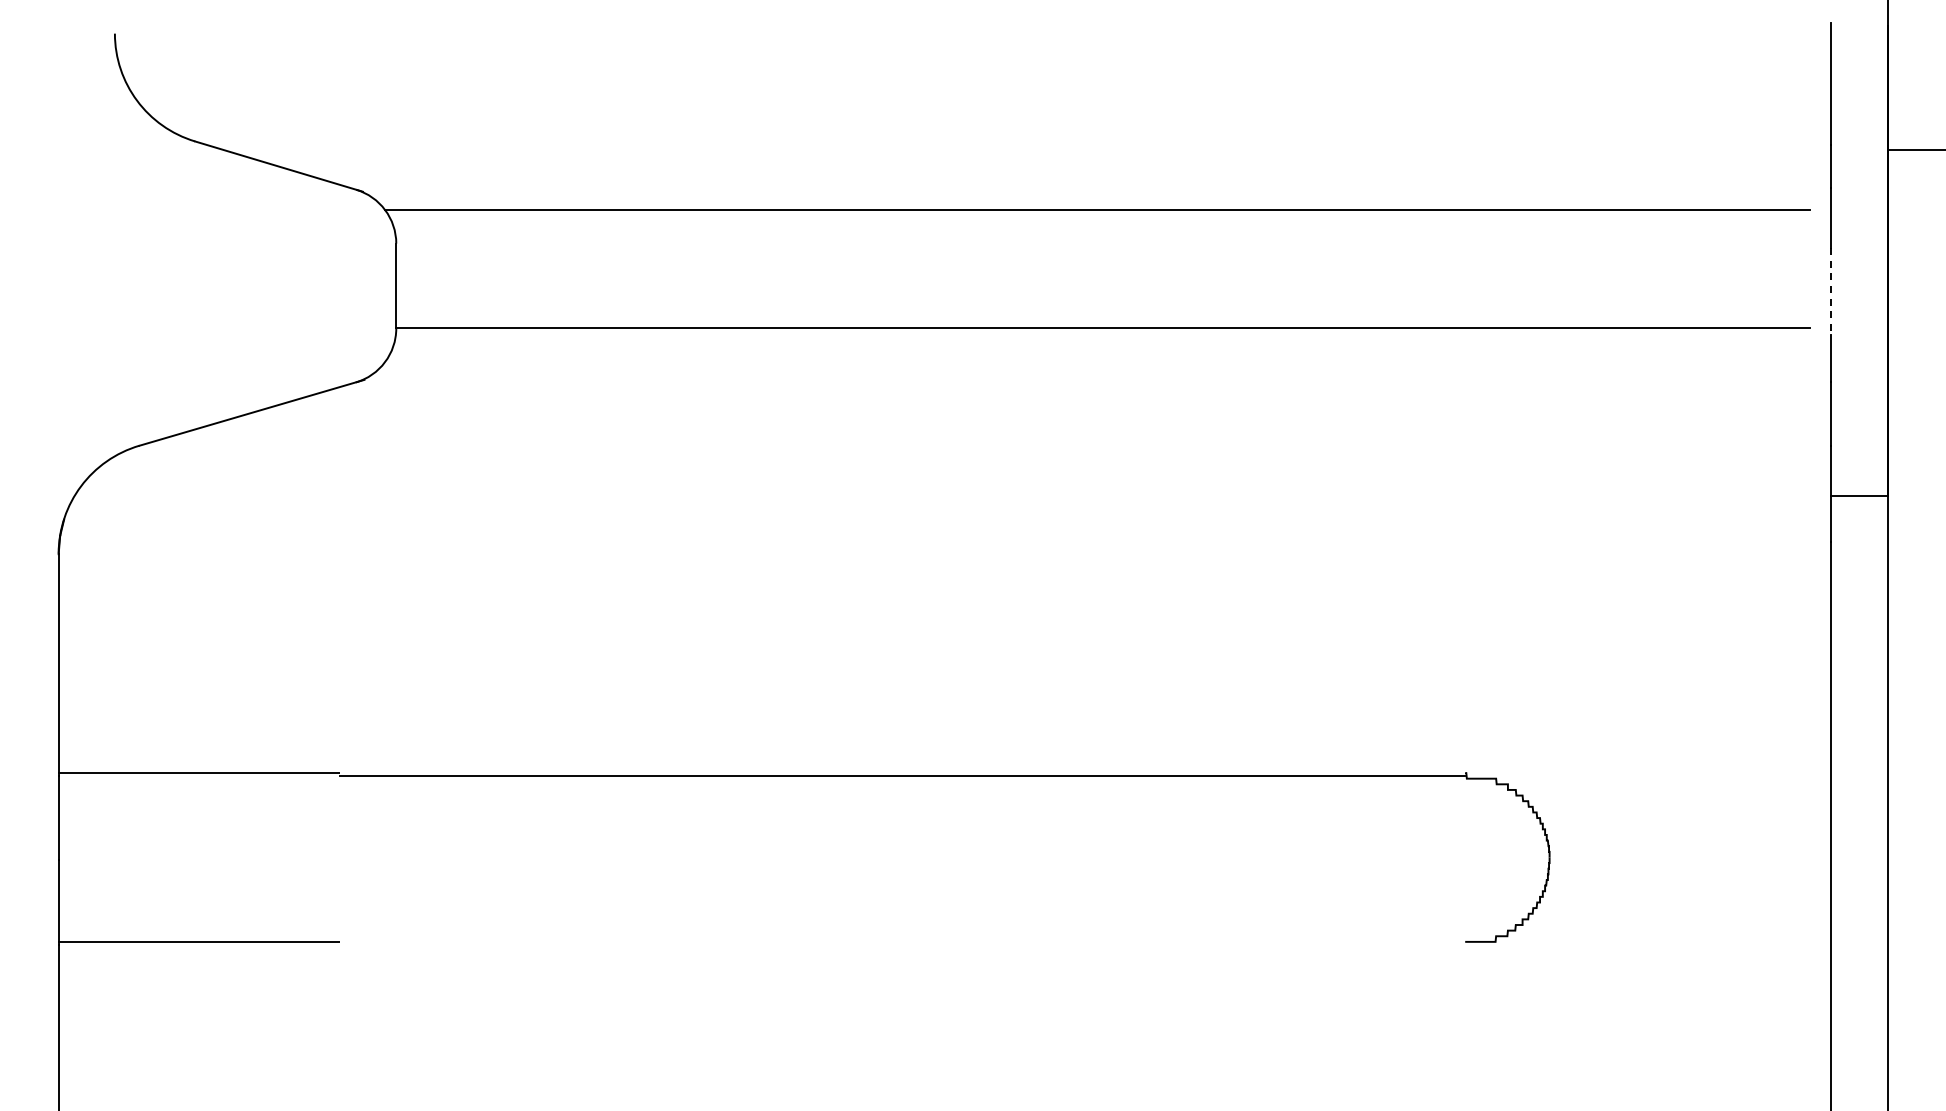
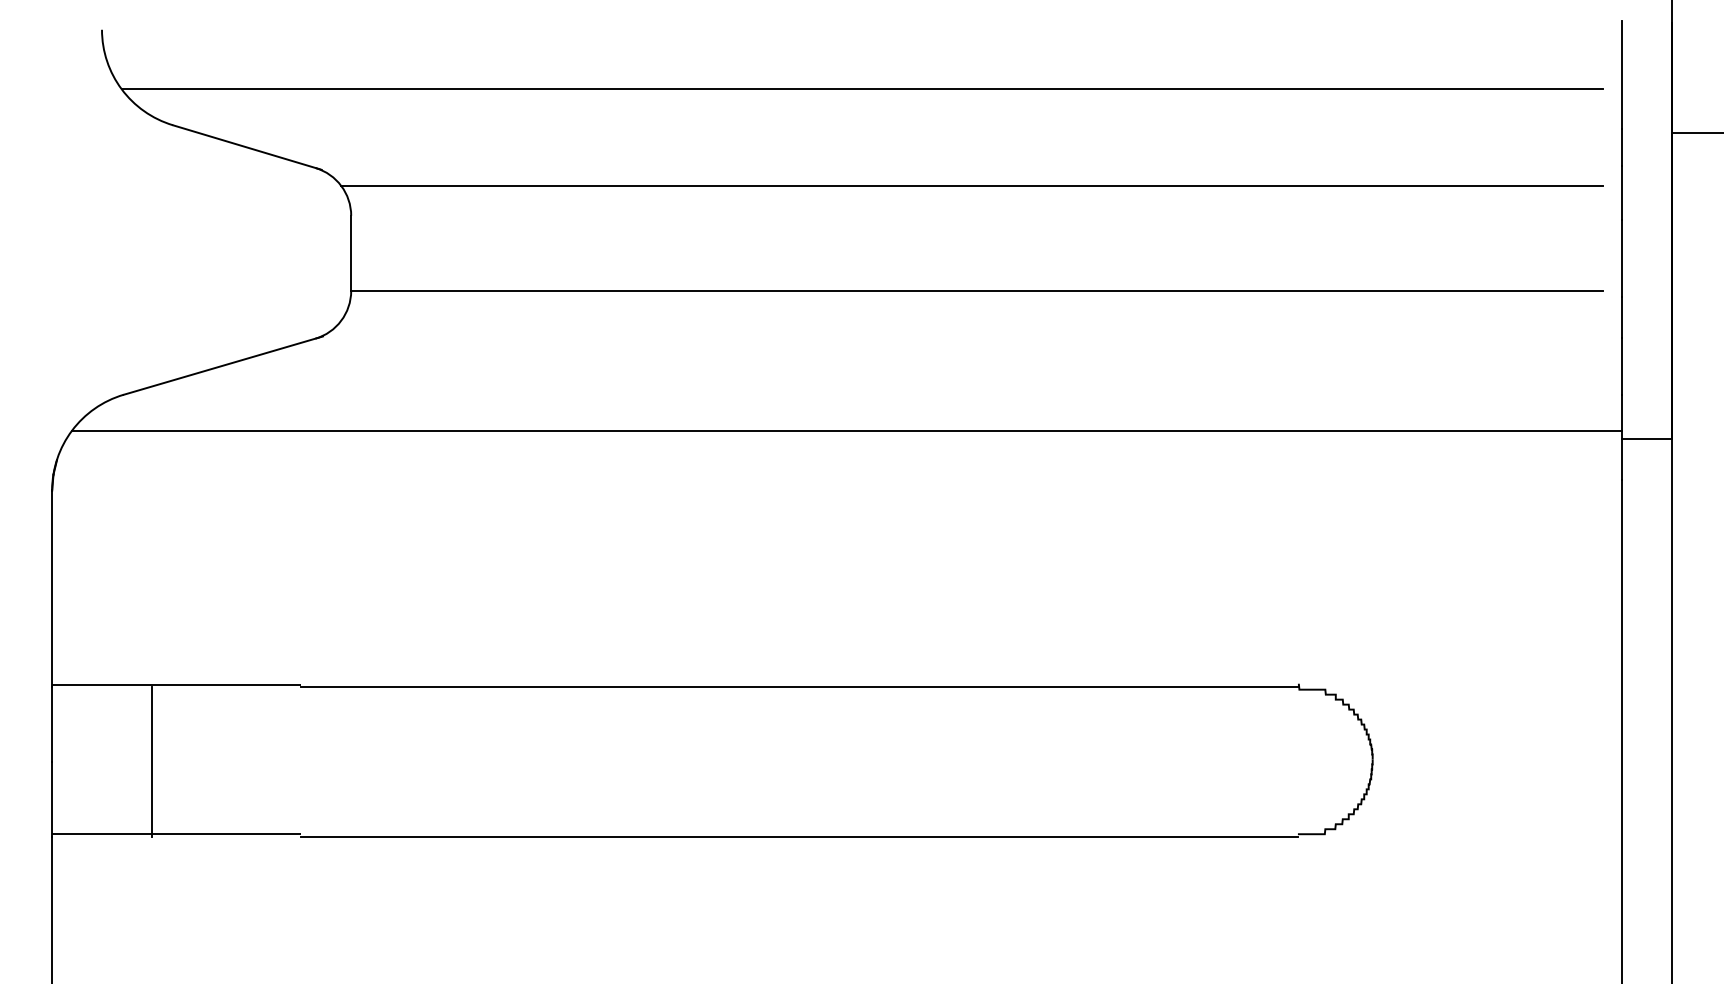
line: (973, 100) -> (862, 89), added
line: (1831, 292) -> (1622, 259), dashed -> solid
line: (956, 486) -> (847, 430), added
line: (171, 859) -> (152, 761), added
line: (902, 944) -> (799, 836), added

